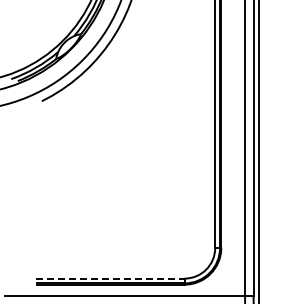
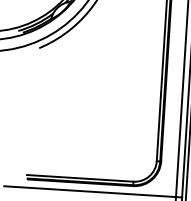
line: (110, 278) -> (80, 178), dashed -> solid

